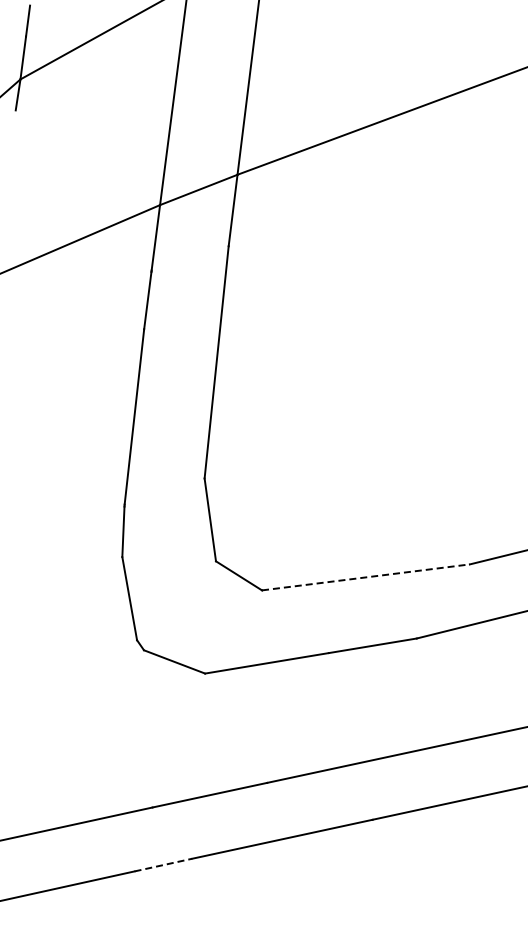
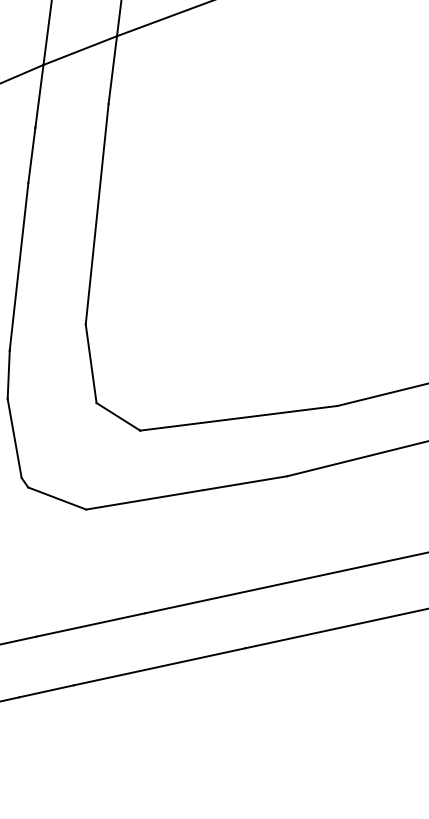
line: (365, 577) -> (238, 418), dashed -> solid
line: (163, 865) -> (46, 691), dashed -> solid

